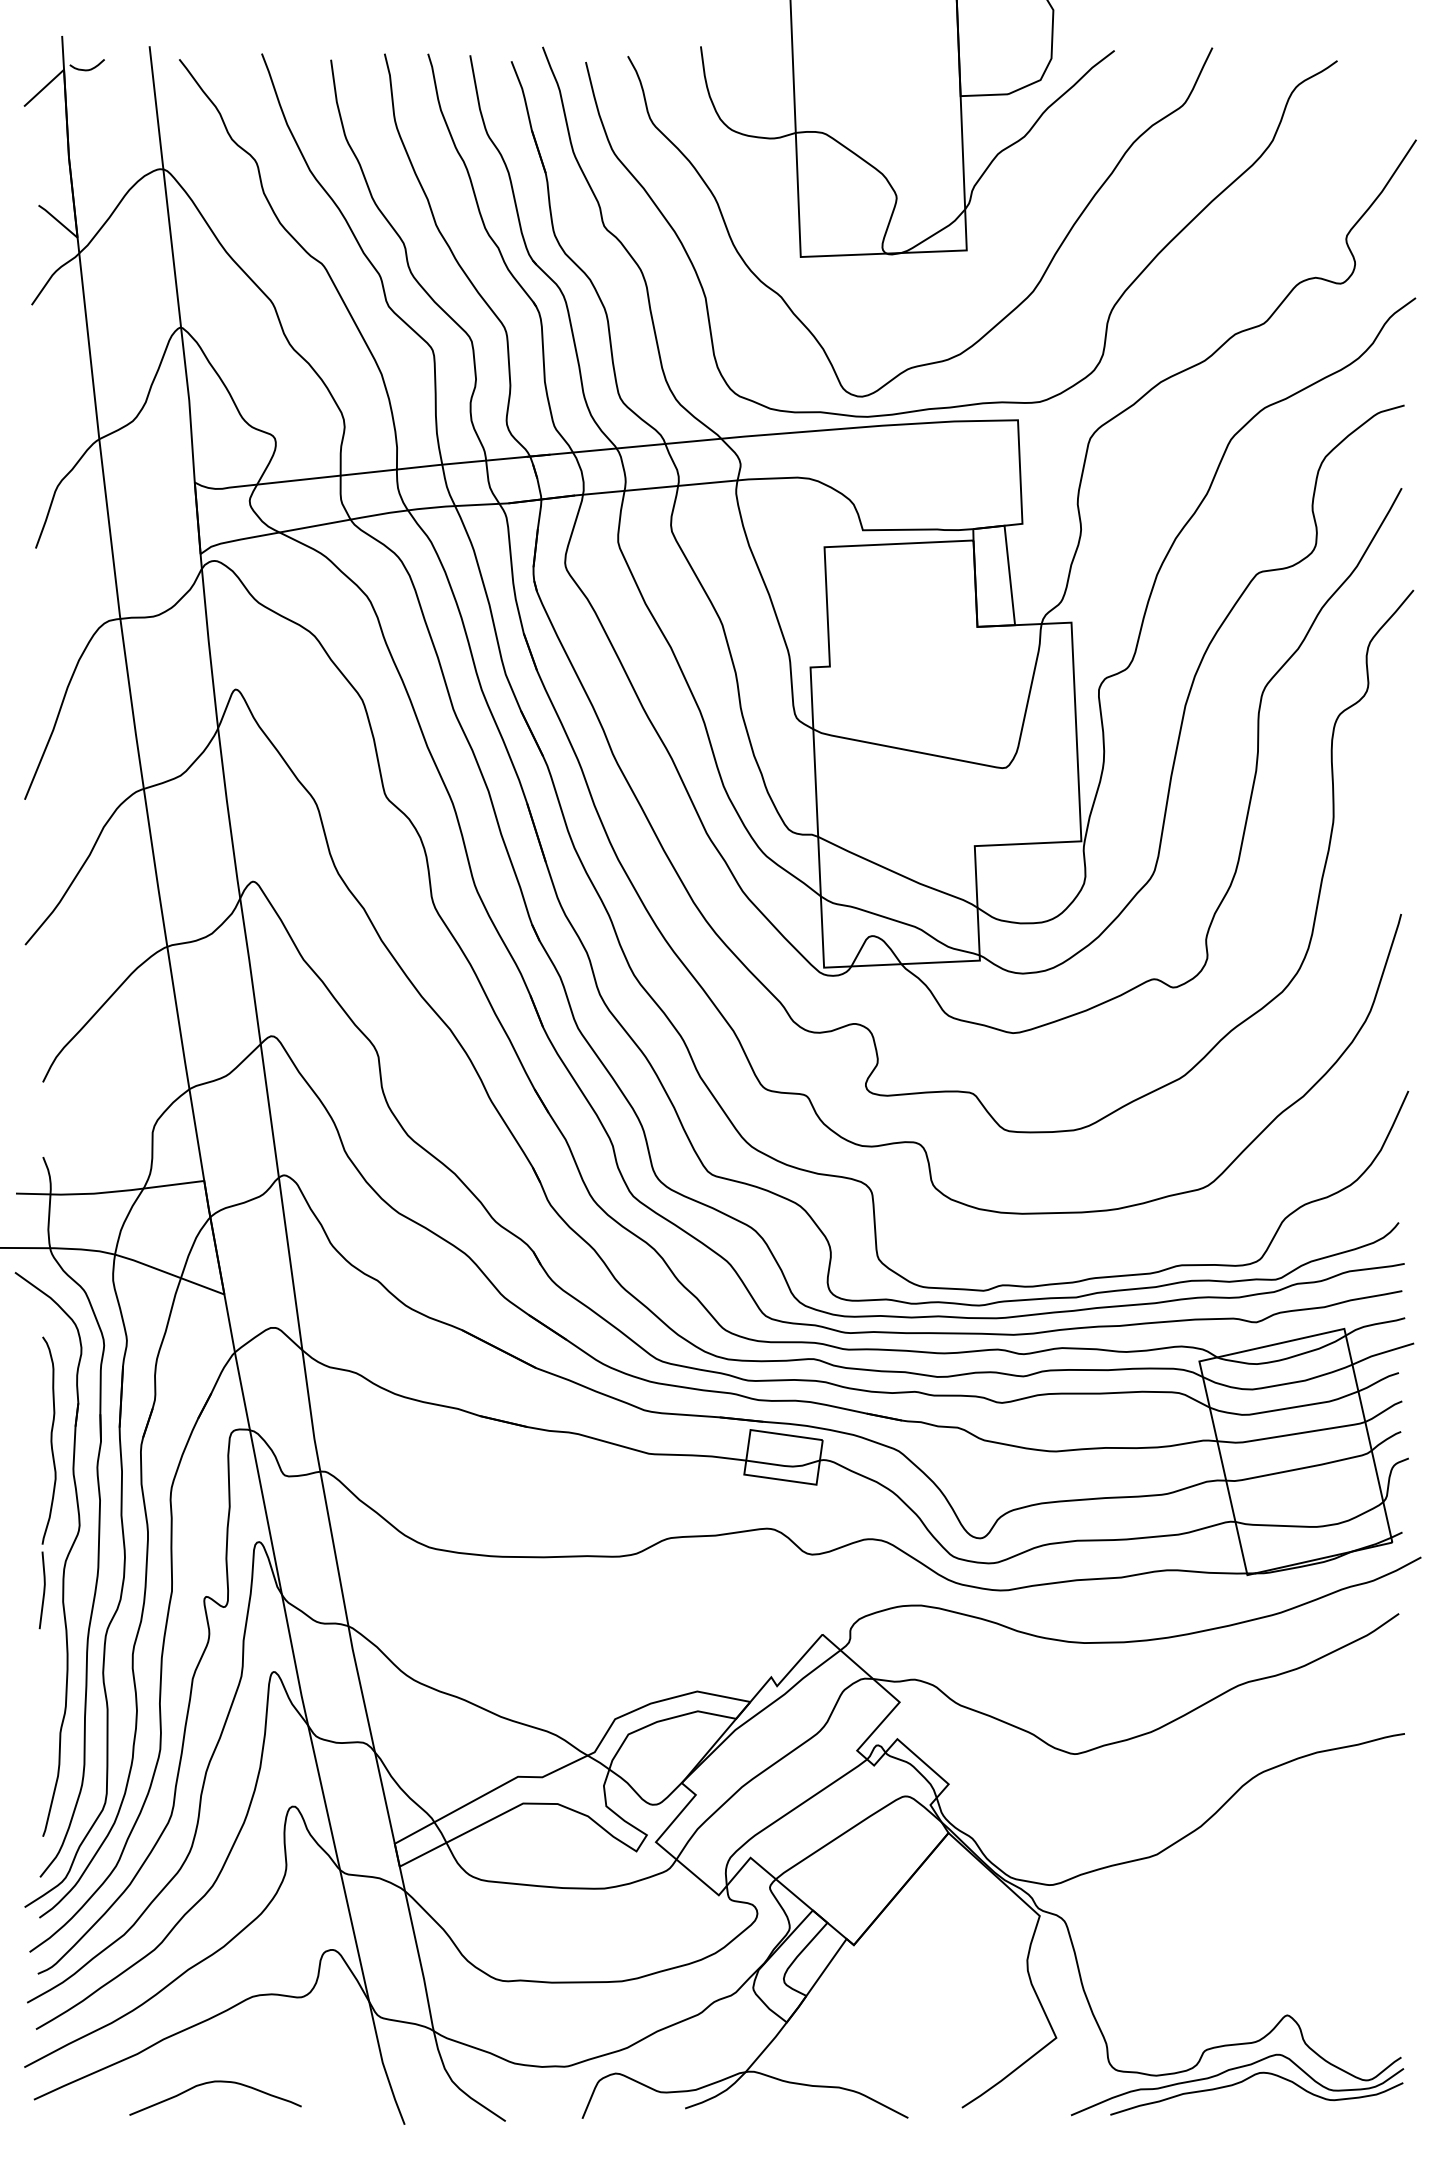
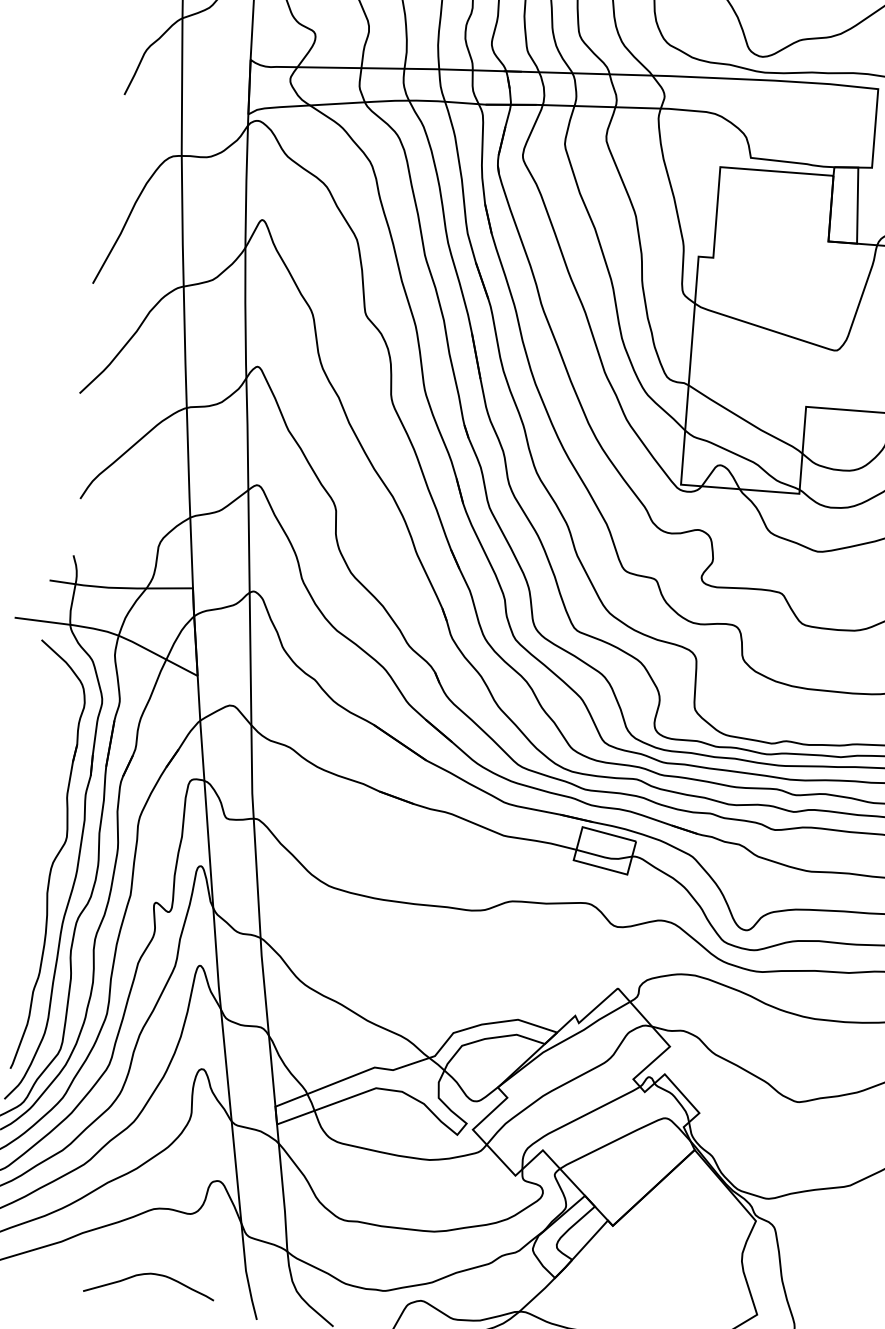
part: (53, 1485) -> (50, 804), removed
curve: (210, 2083) -> (147, 1274), moved

